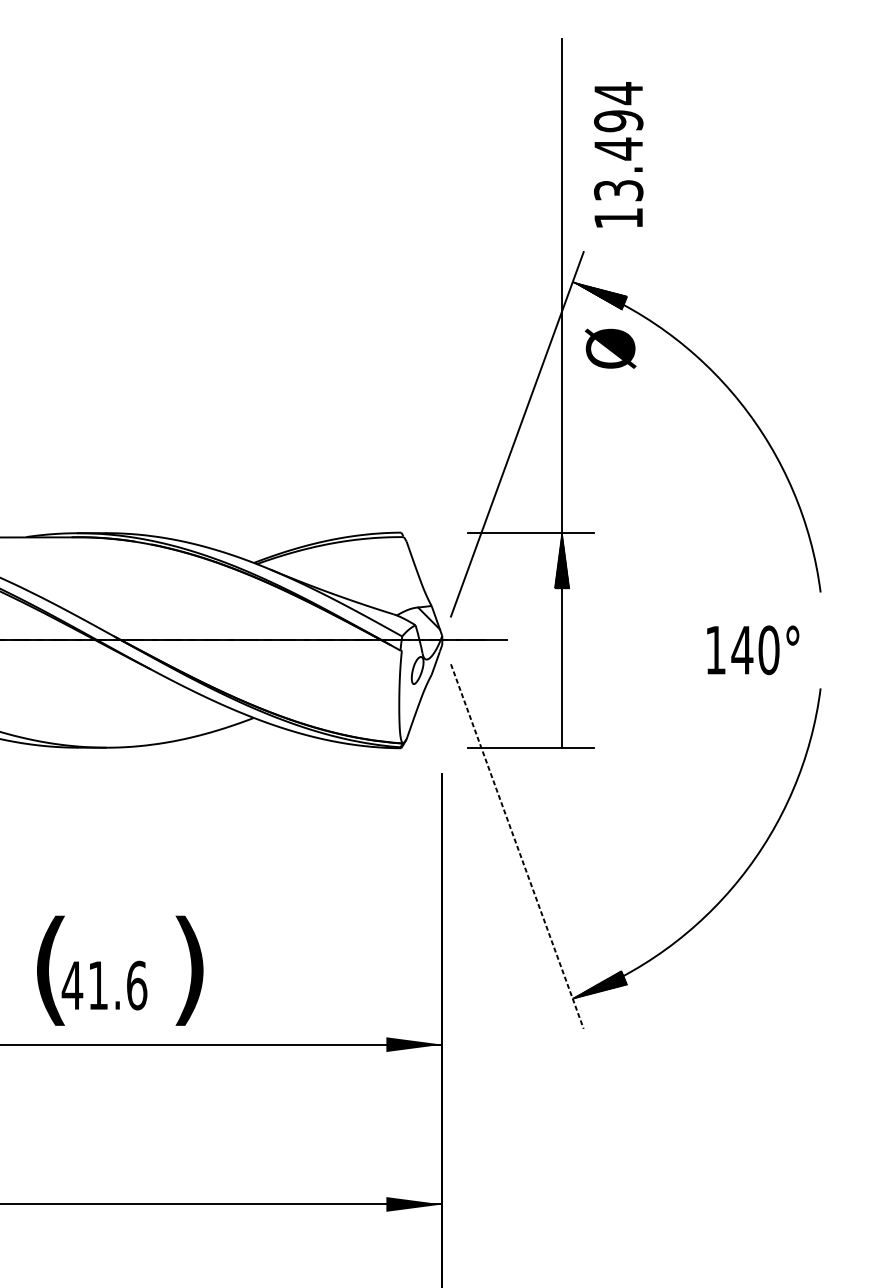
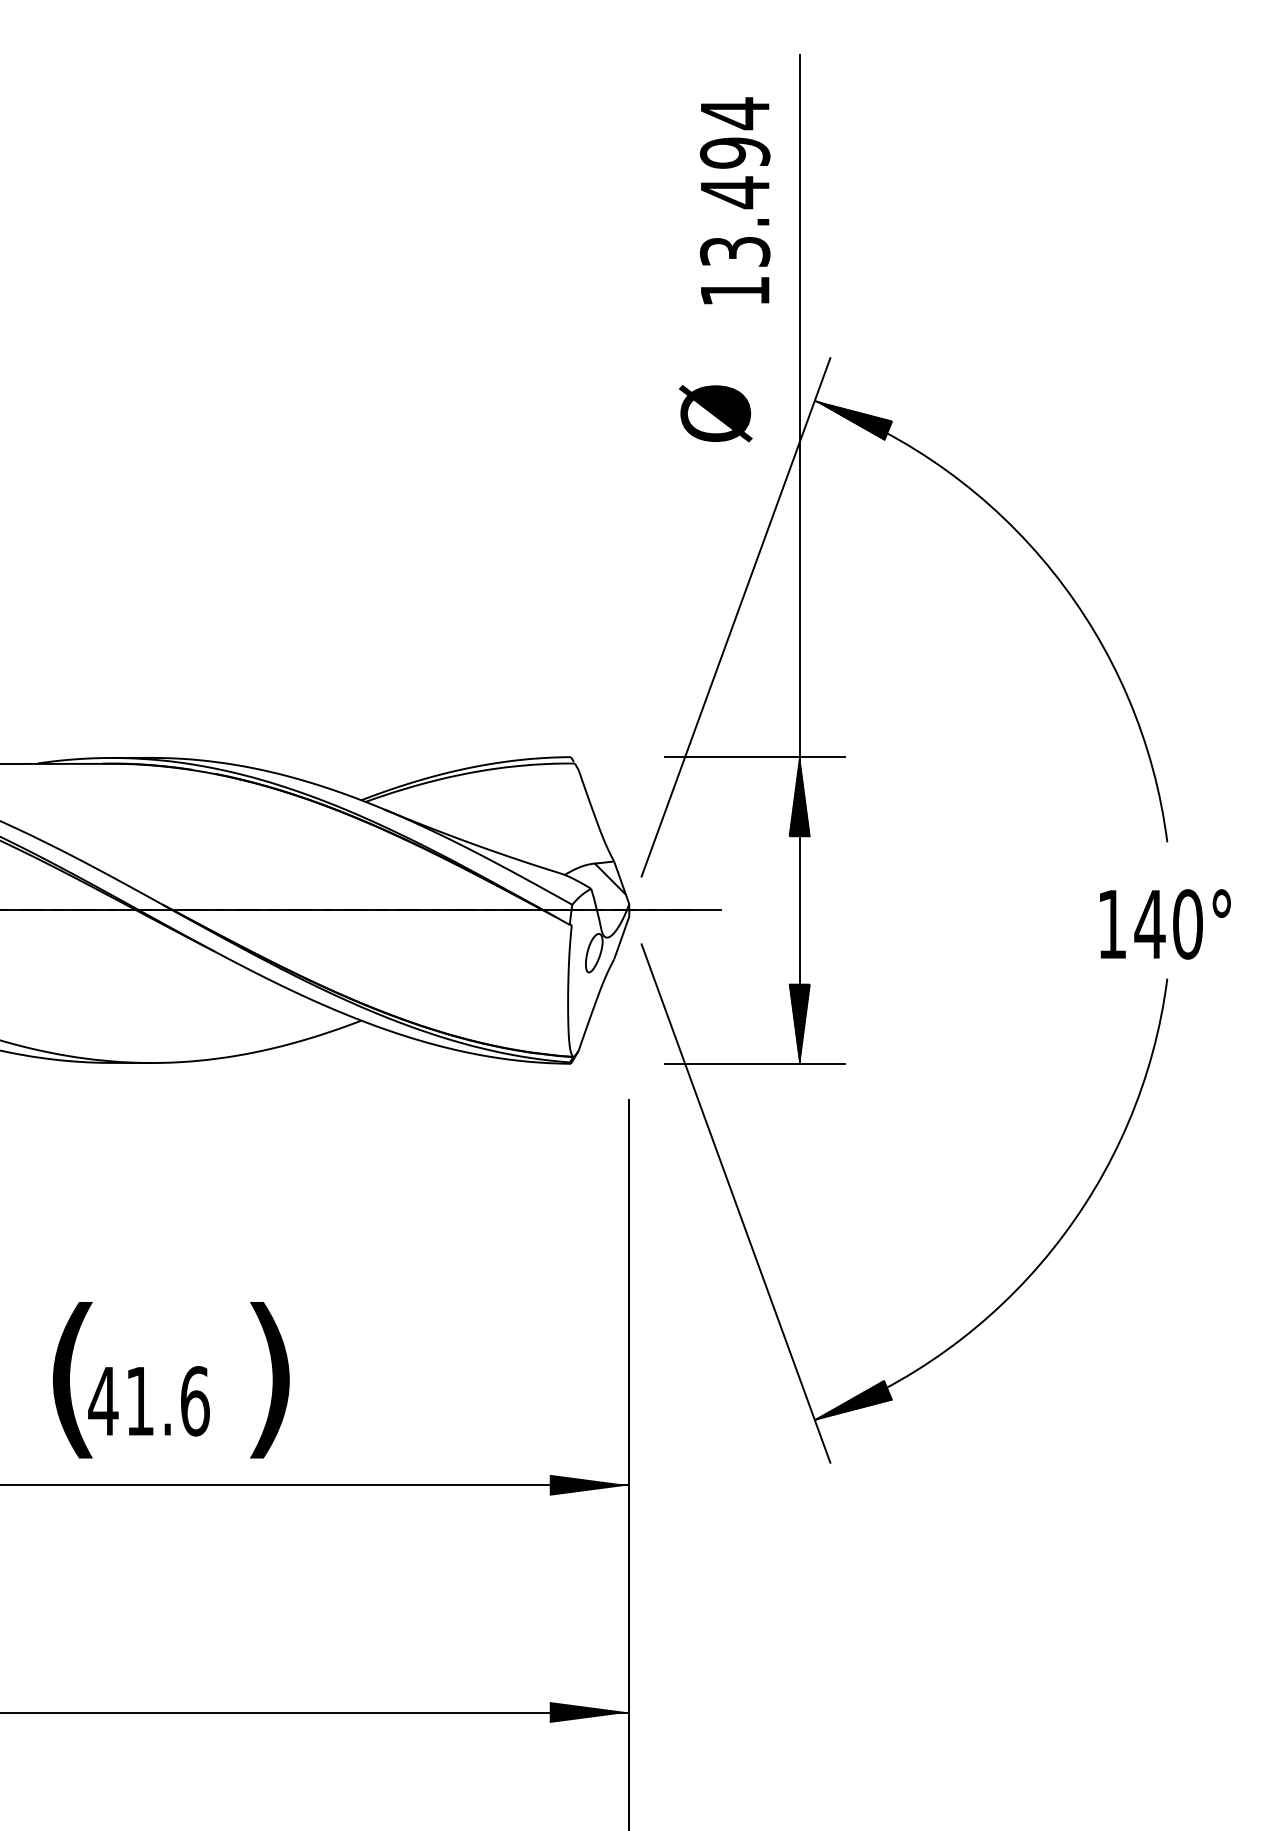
text: (618, 154) -> (734, 200), moved
text: (610, 348) -> (715, 413), moved
text: (753, 650) -> (1165, 924), moved
hatch: (561, 719) -> (799, 1023), added
line: (517, 846) -> (736, 1203), dashed -> solid

